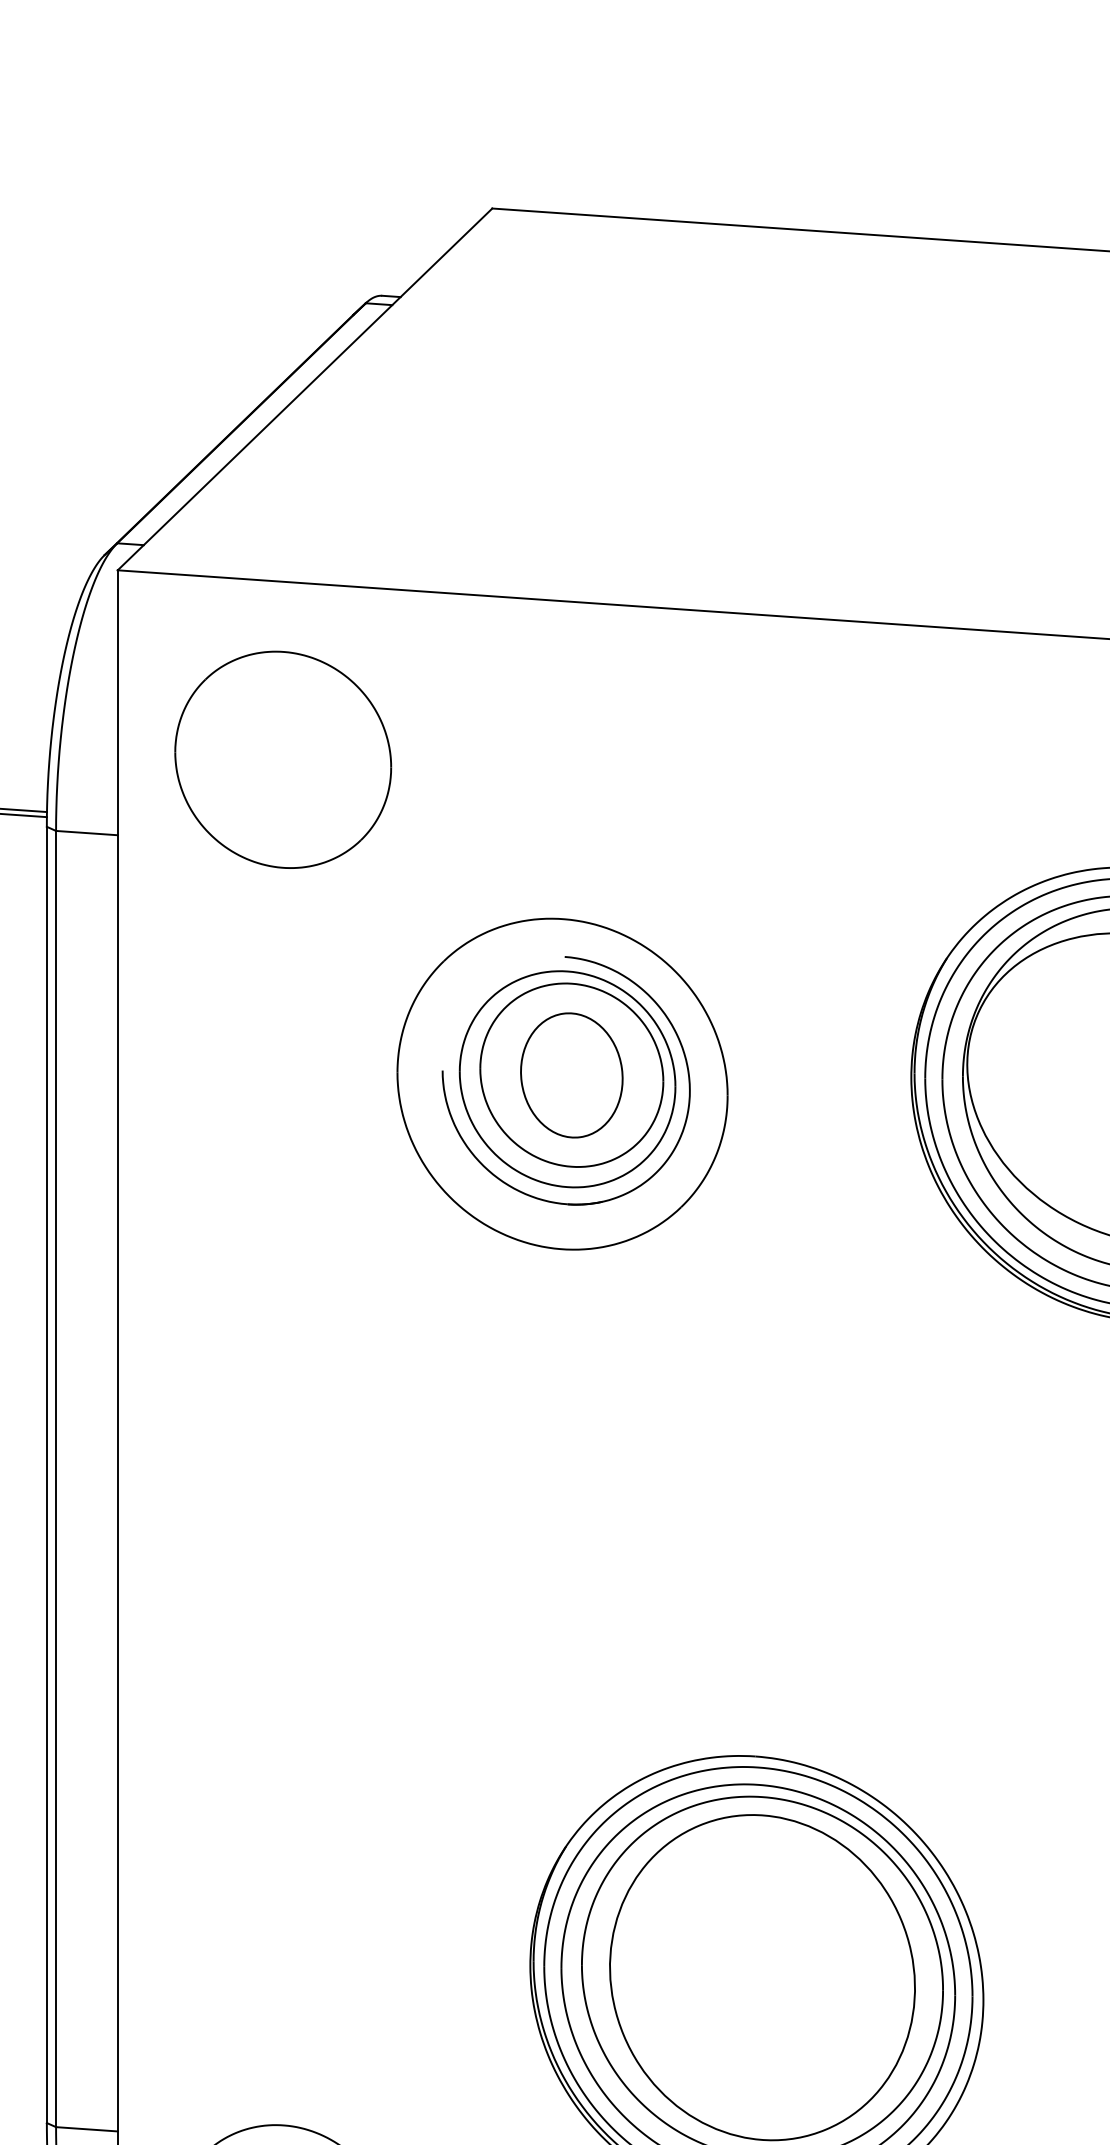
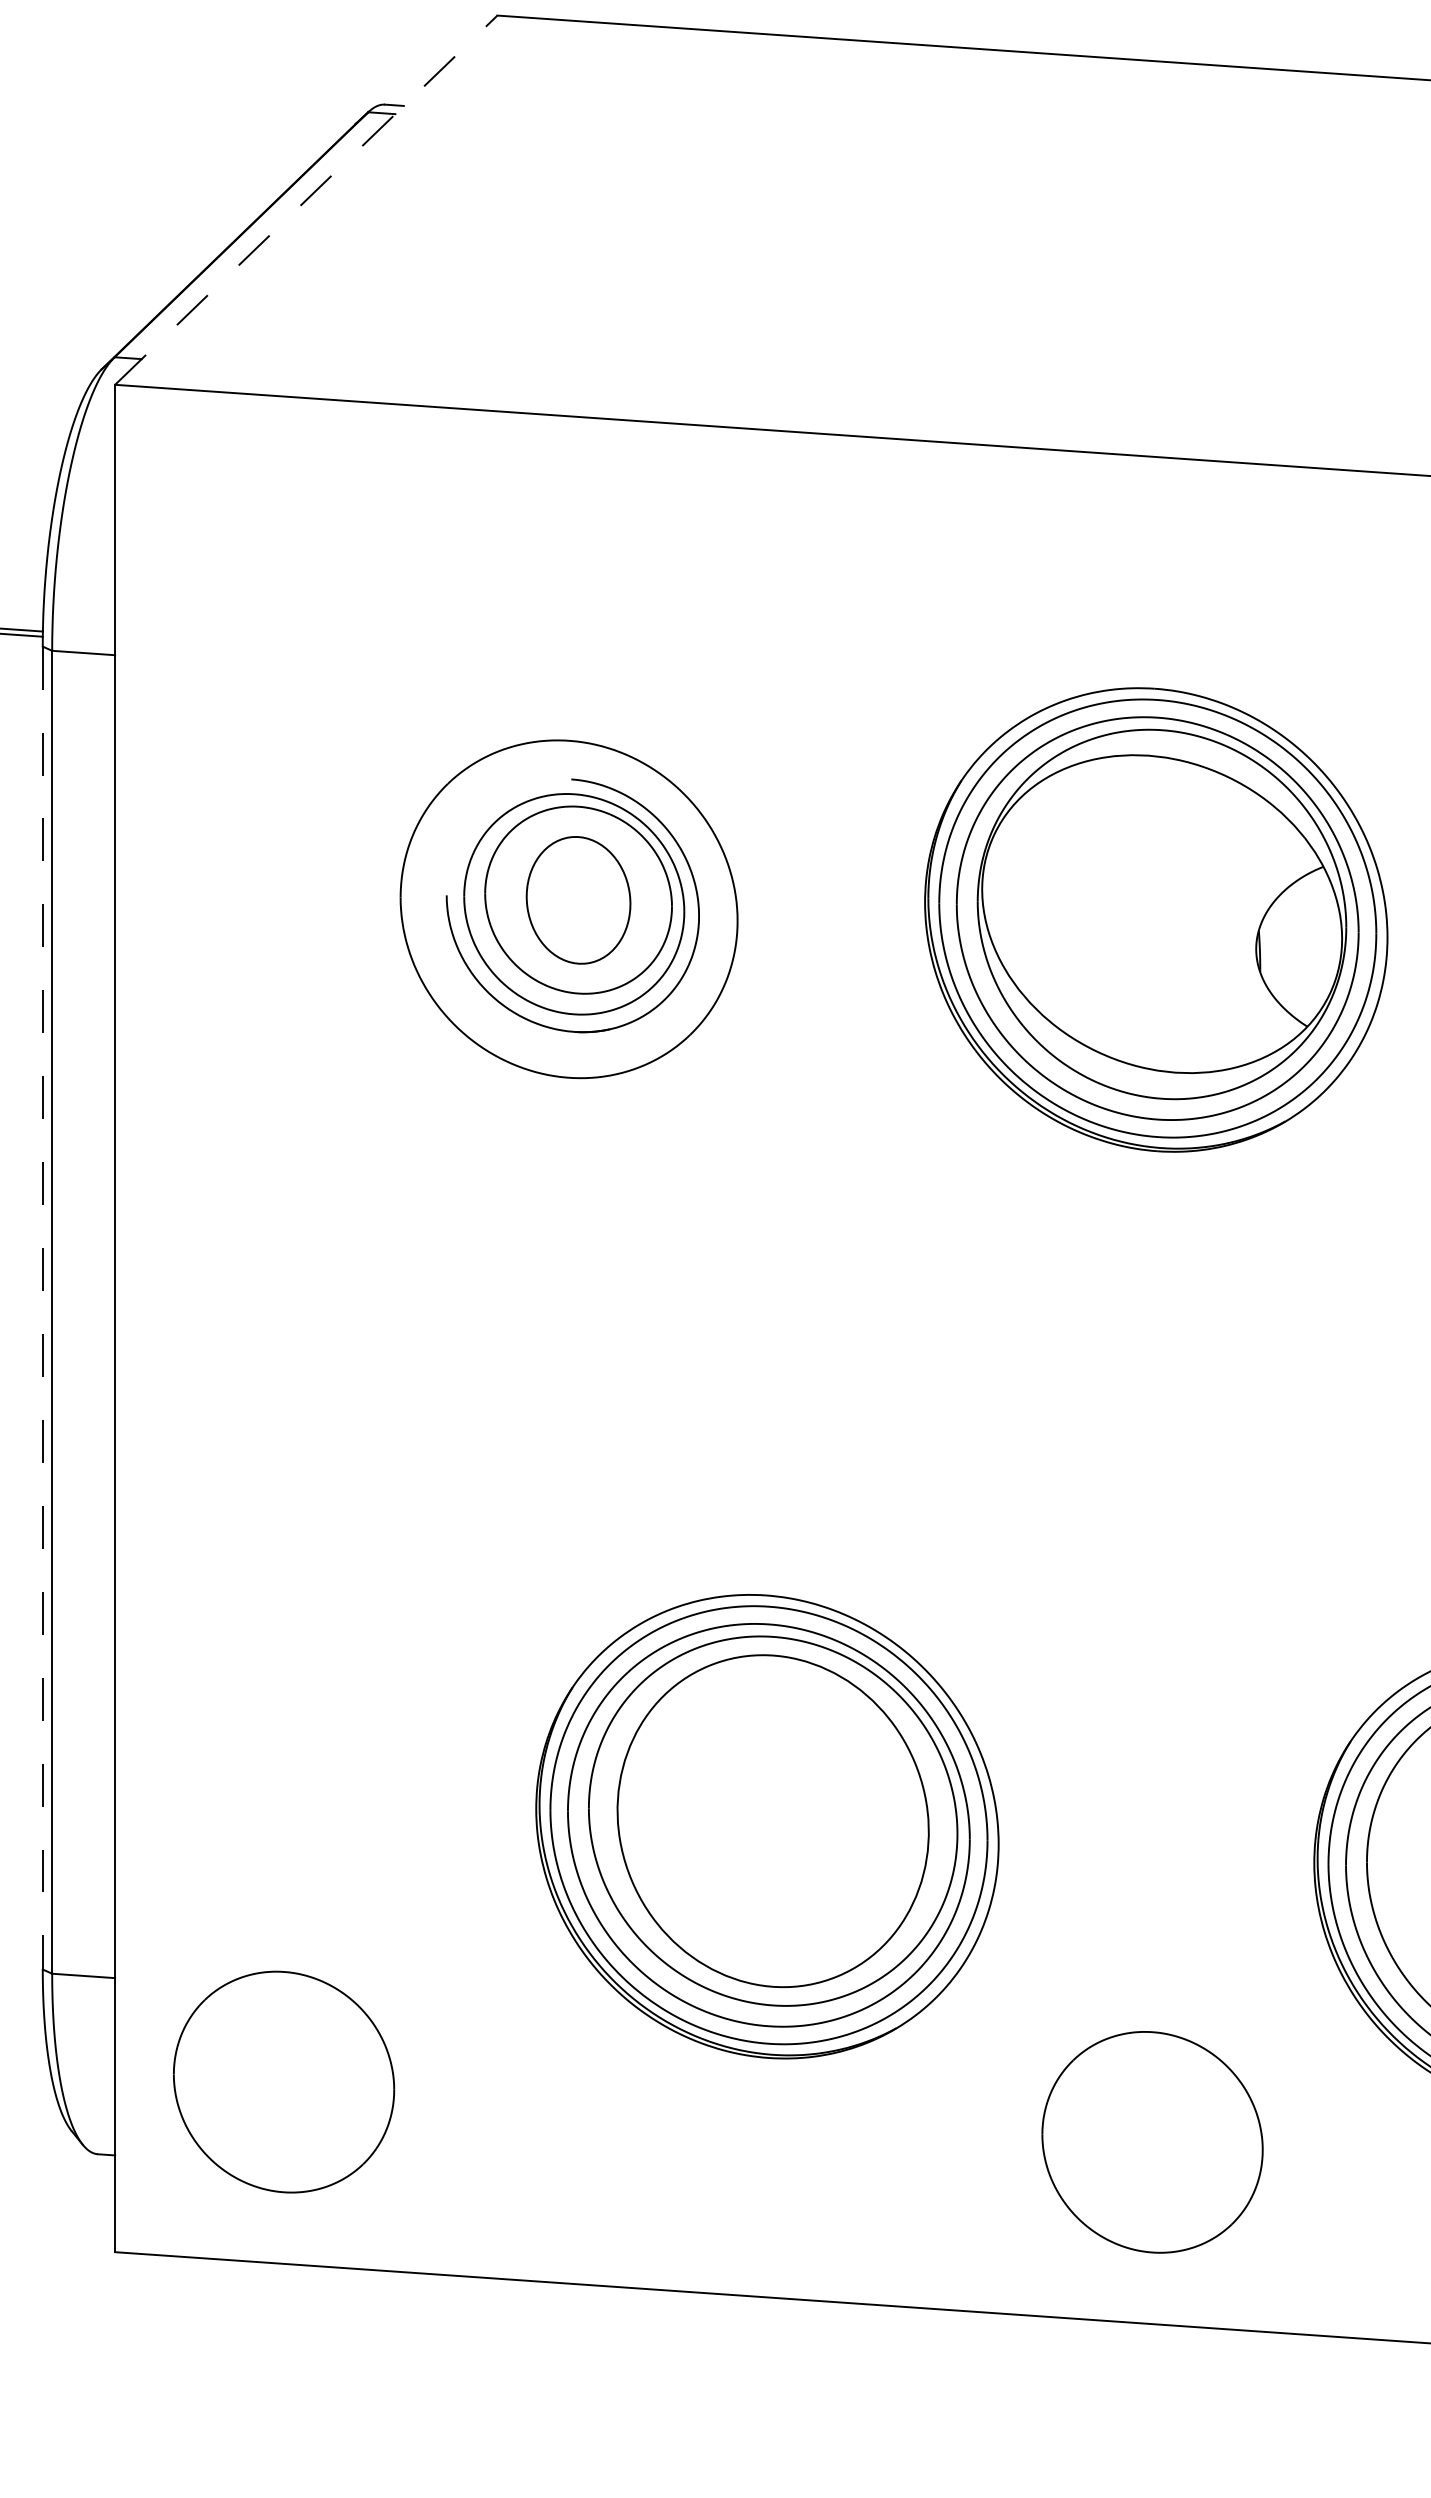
line: (305, 389) -> (306, 200), solid -> dashed
part: (283, 760) -> (284, 578), removed
line: (46, 1475) -> (42, 1308), solid -> dashed

